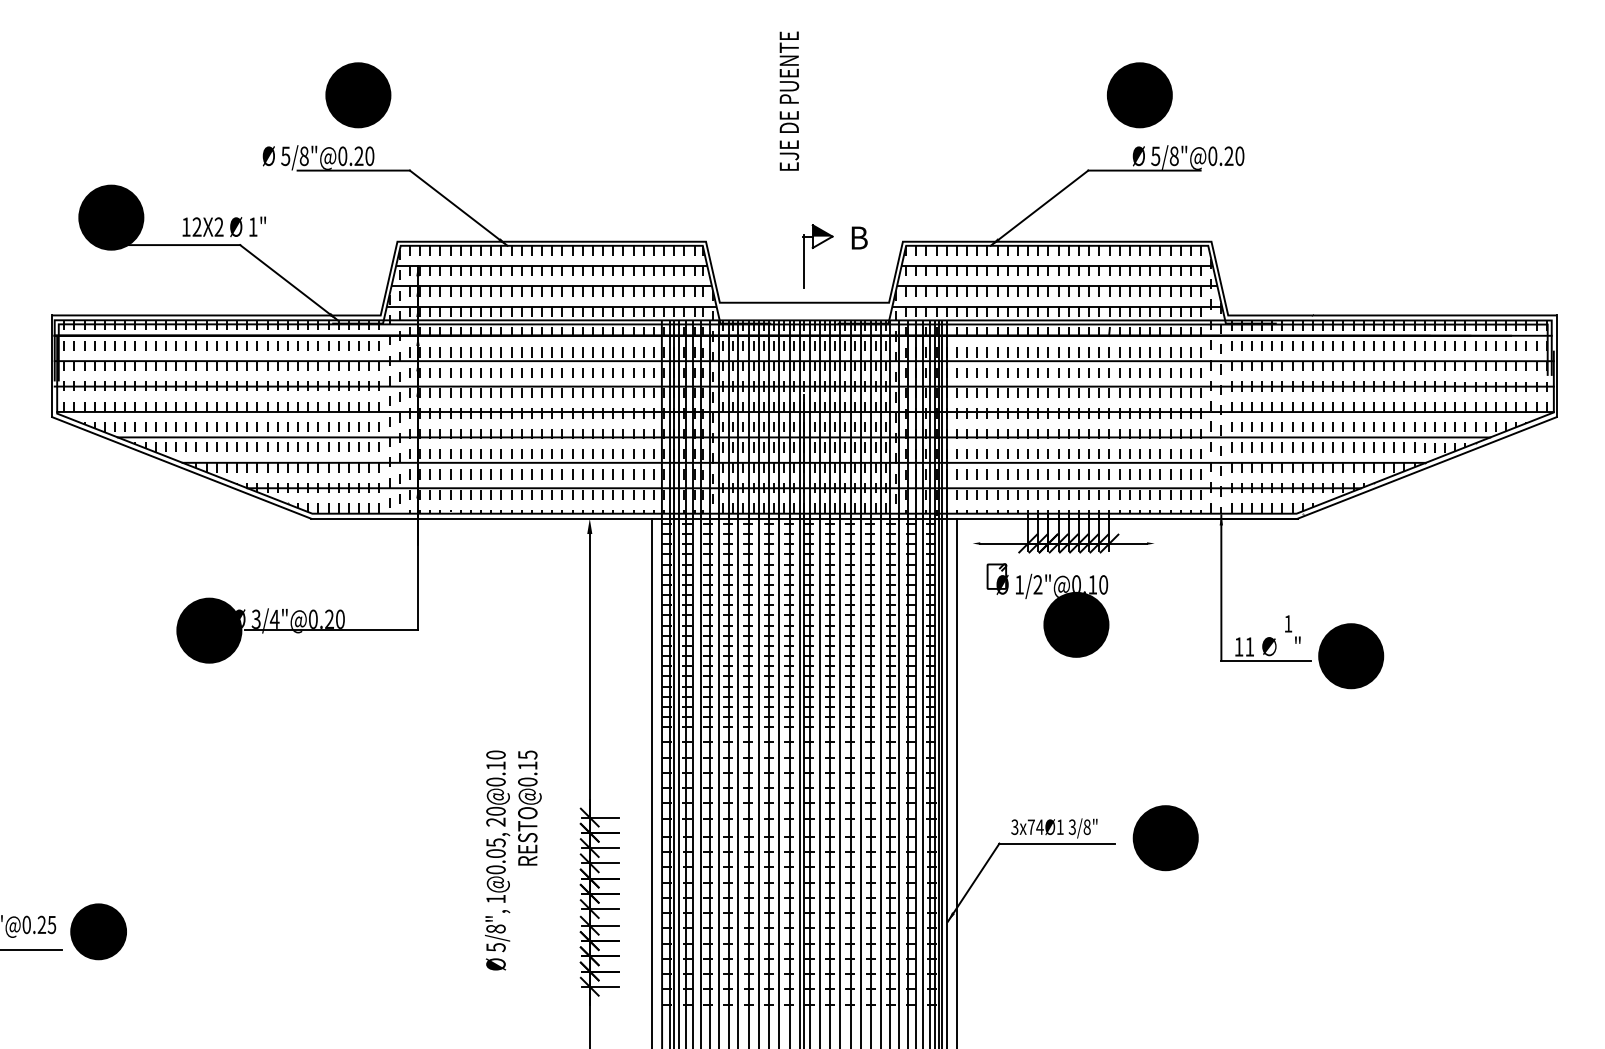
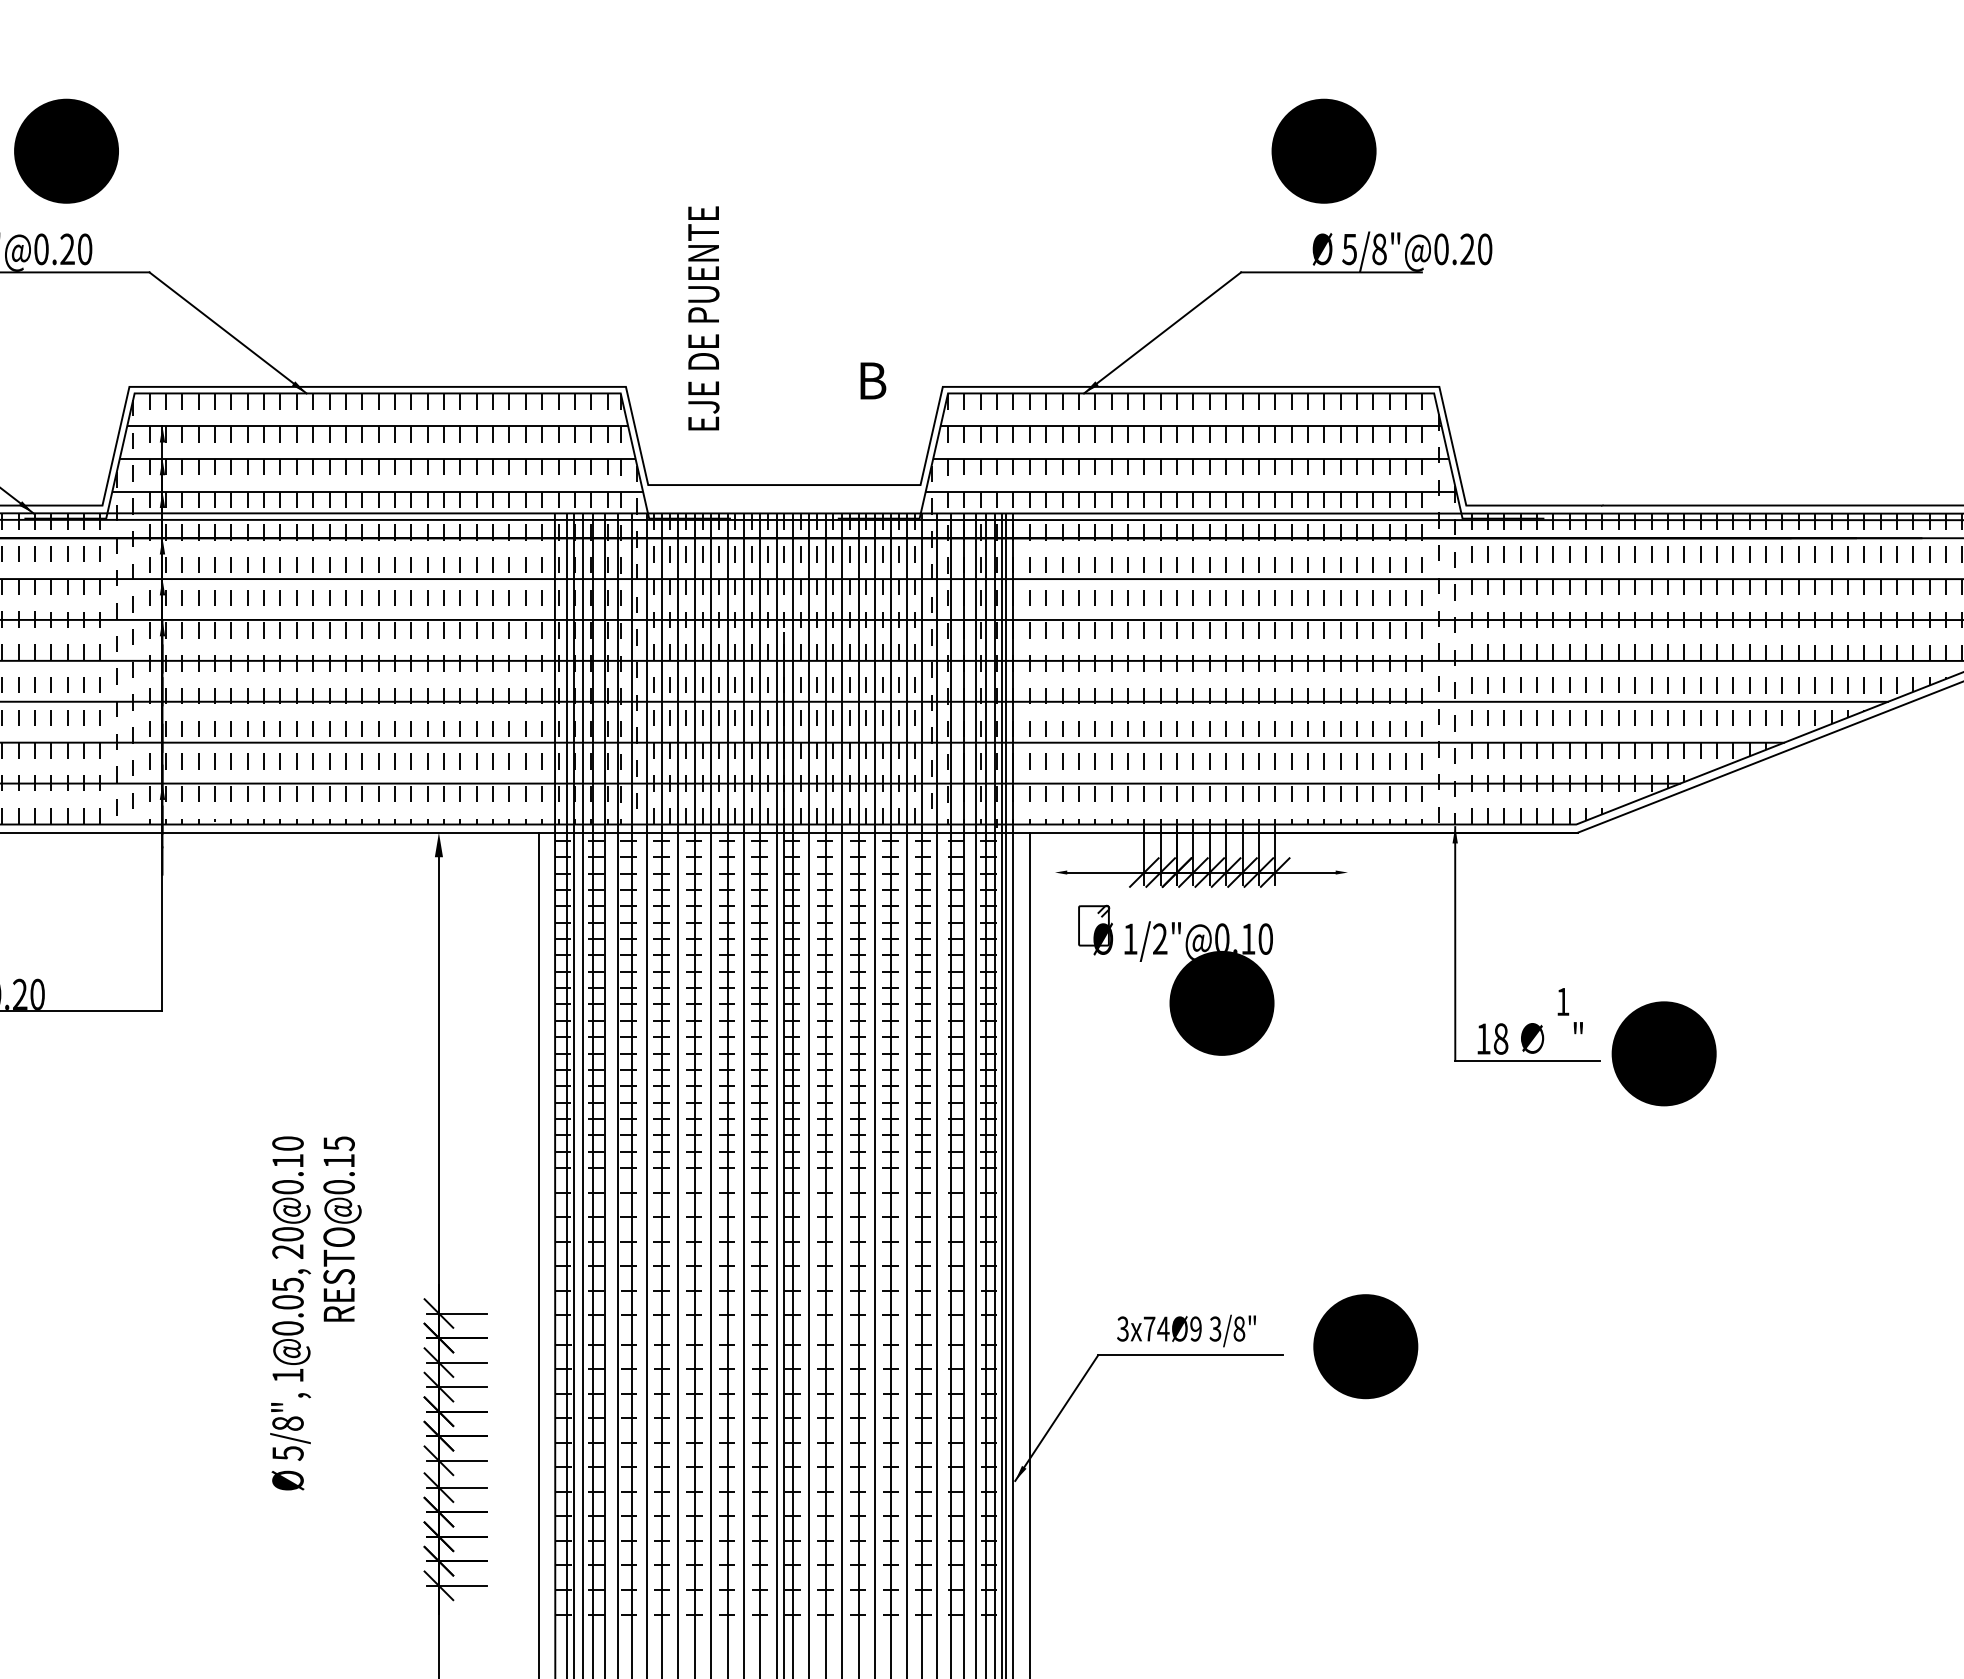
text: (789, 100) -> (703, 317), moved
part: (814, 248) -> (800, 397), removed
text: (1249, 646) -> (1500, 1038), 11 -> 18
text: (1059, 827) -> (1194, 1329), 3x74Ø1 -> 3x74Ø9
text: (513, 860) -> (316, 1313), moved

